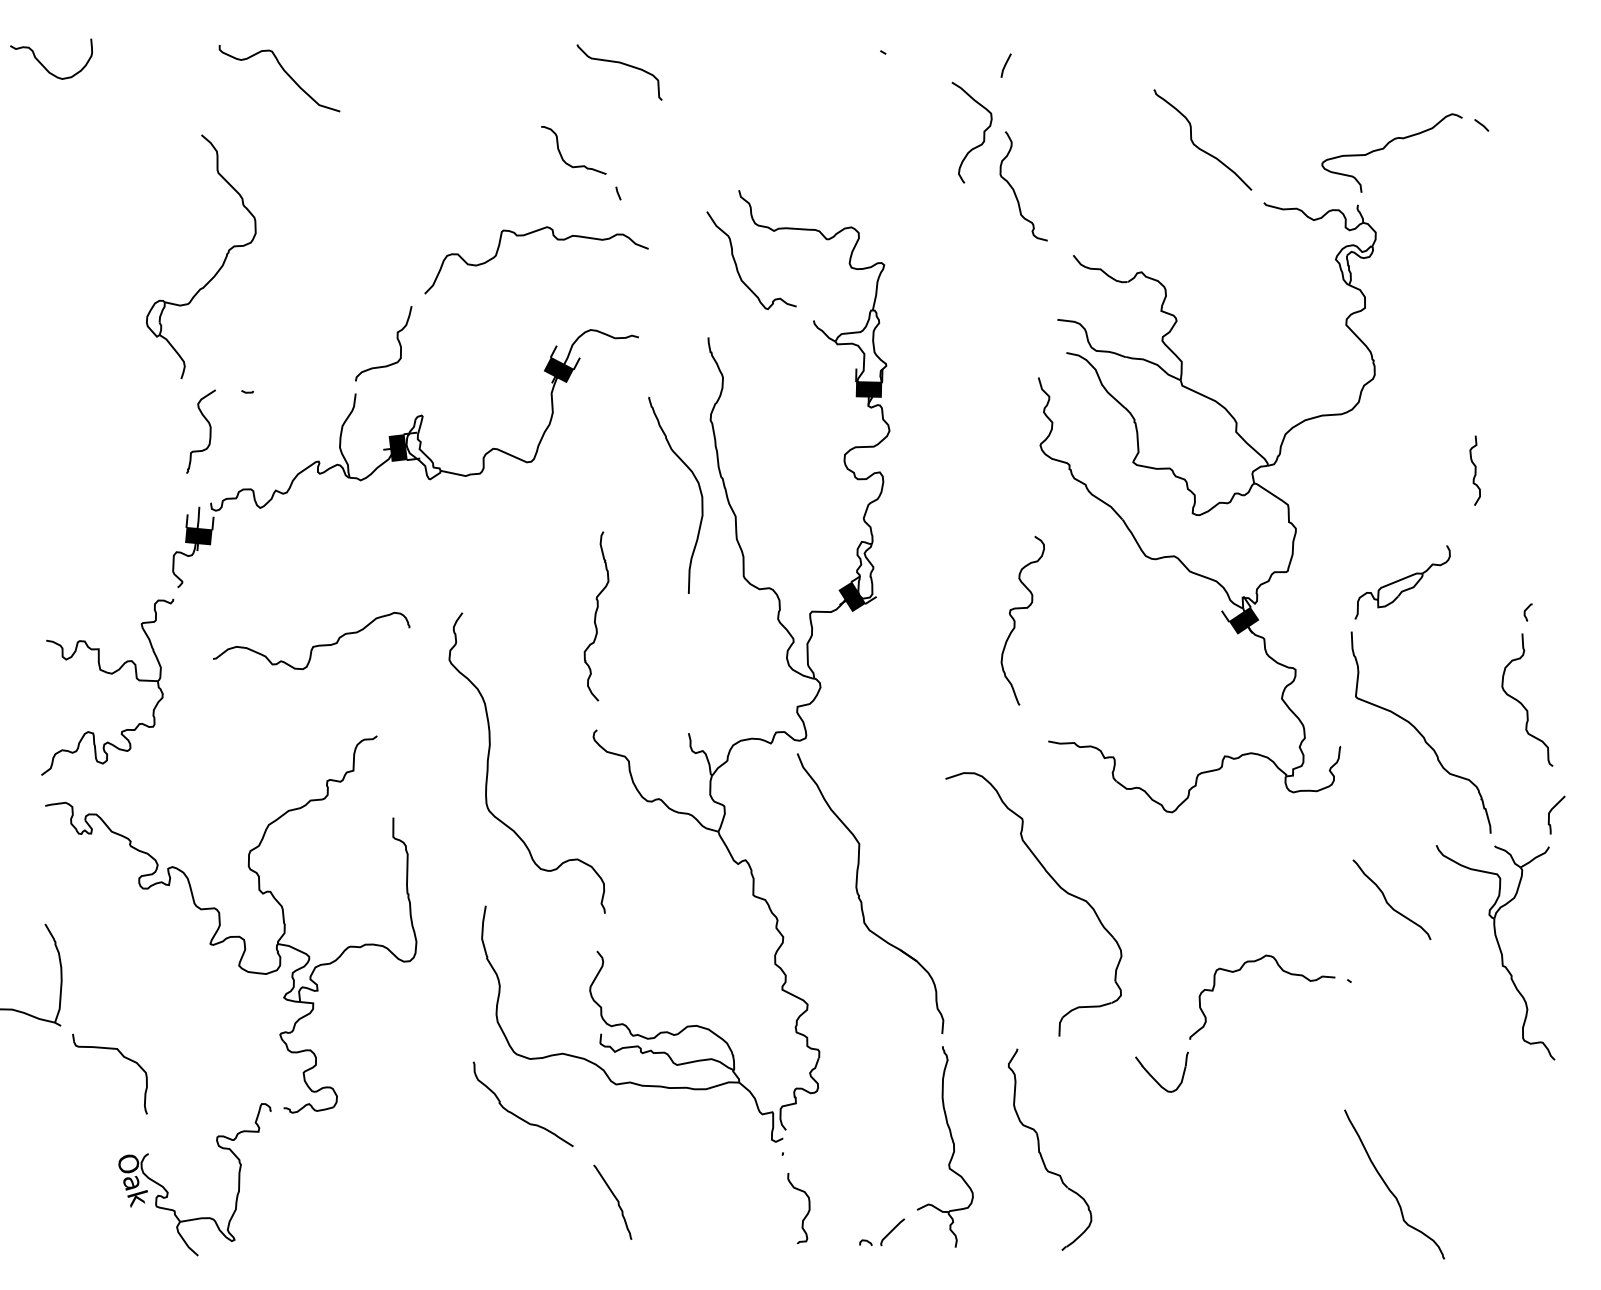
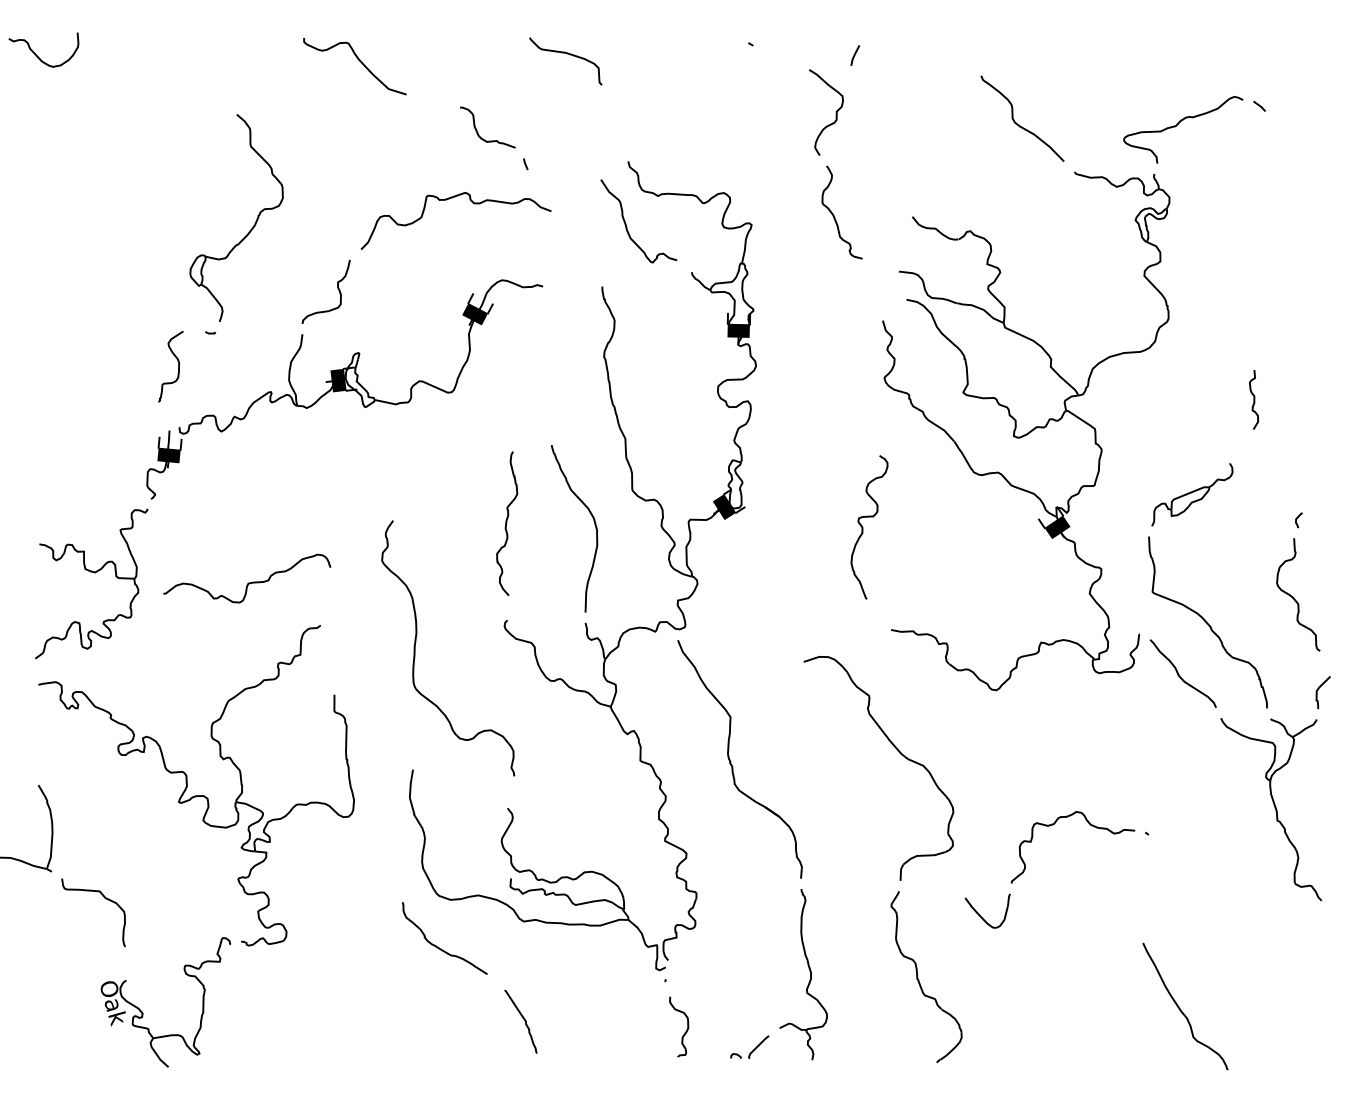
curve: (622, 64) -> (568, 54), moved
curve: (284, 72) -> (359, 61), moved
curve: (1015, 191) -> (835, 216), moved
part: (217, 270) -> (250, 229), moved
curve: (698, 487) -> (593, 522), moved
curve: (313, 645) -> (248, 582), moved
curve: (1388, 902) -> (1180, 675), moved
part: (1041, 1153) -> (919, 980), moved

